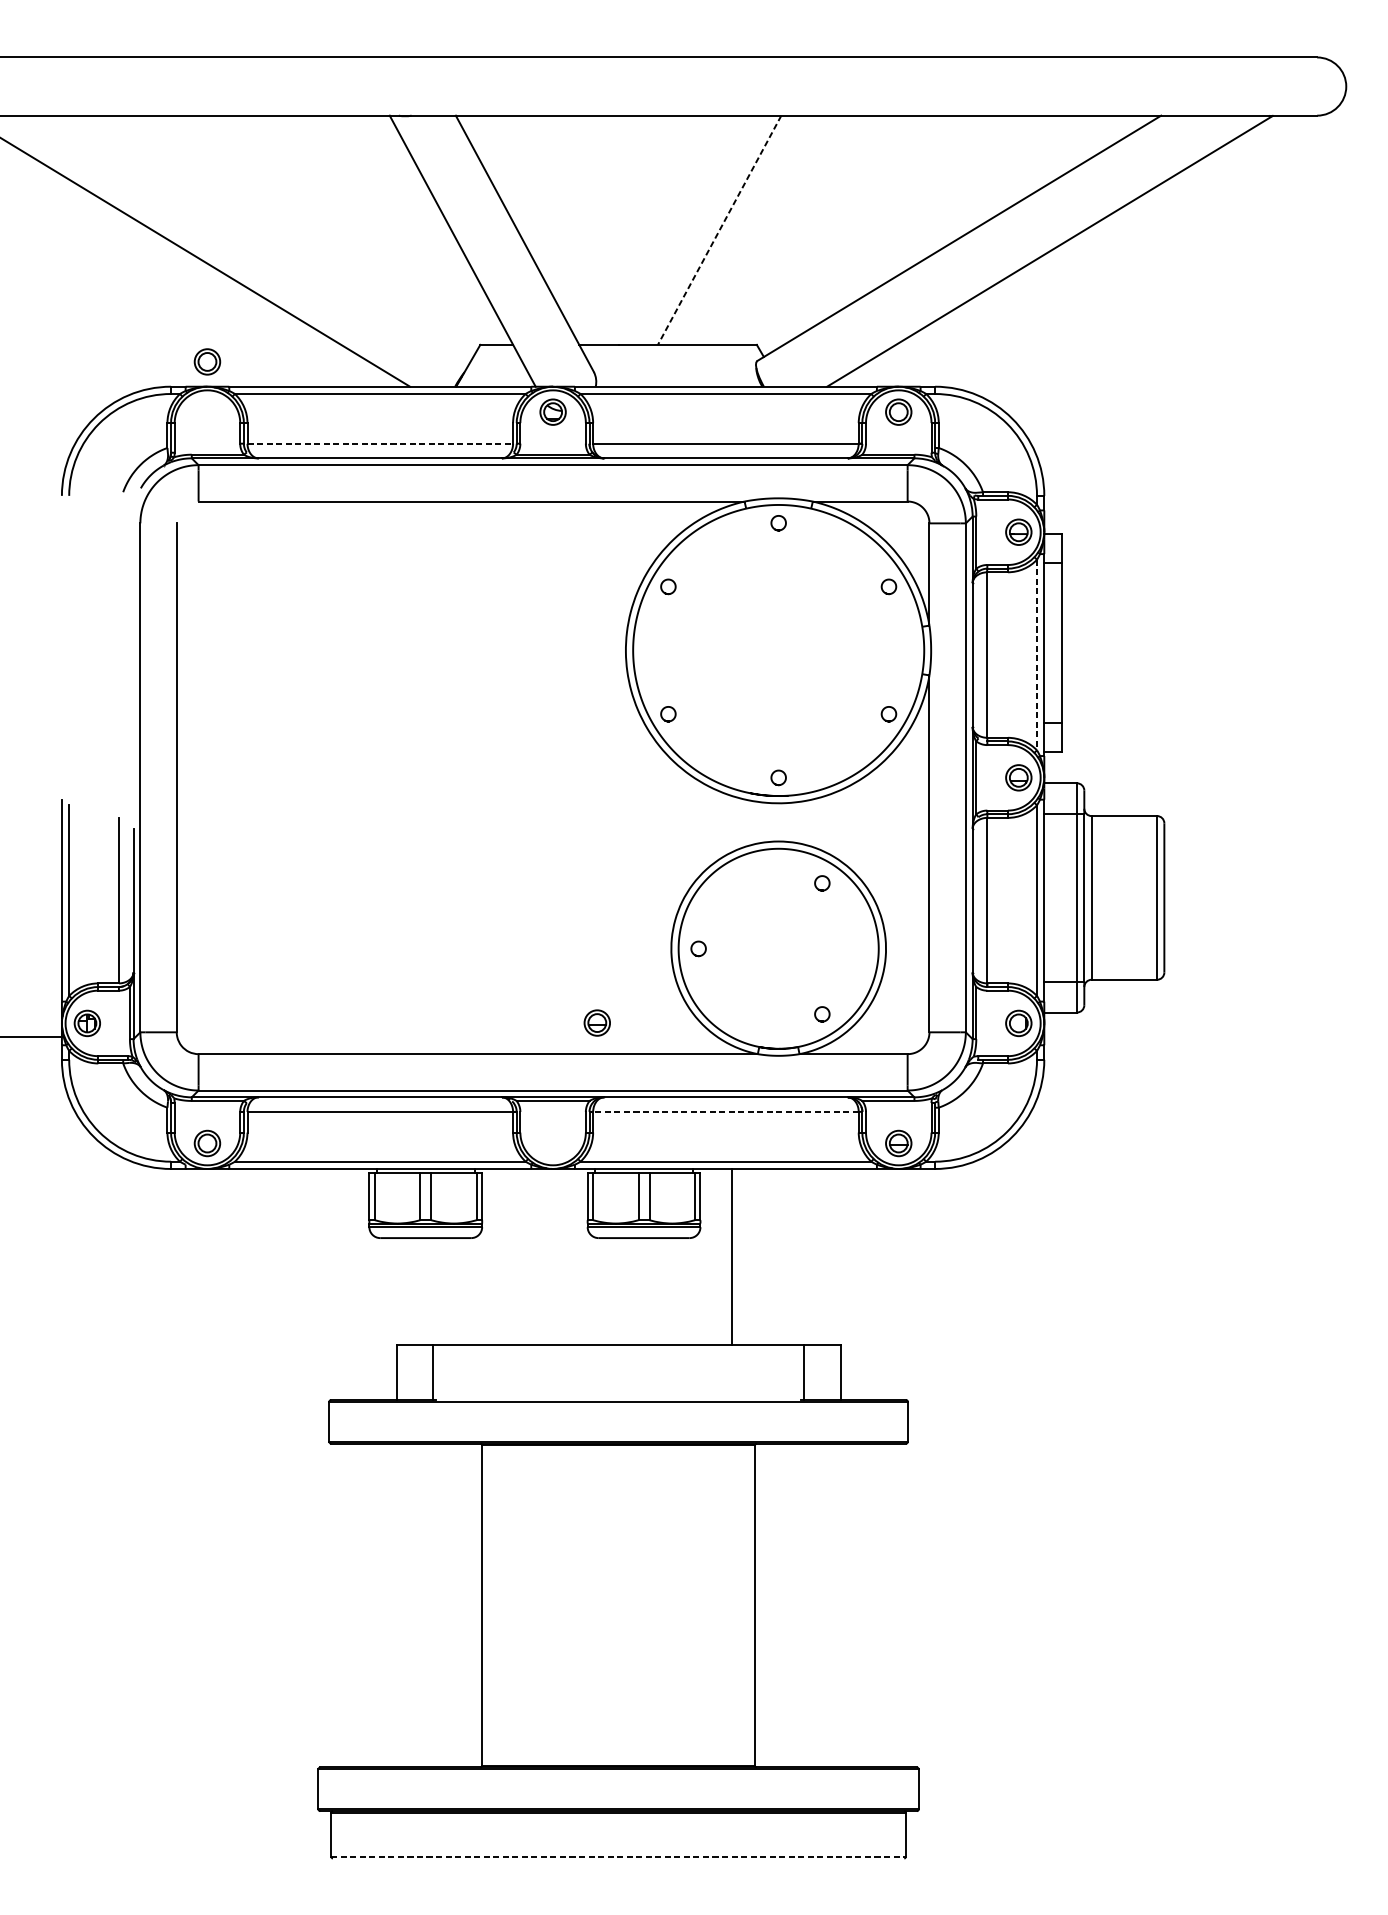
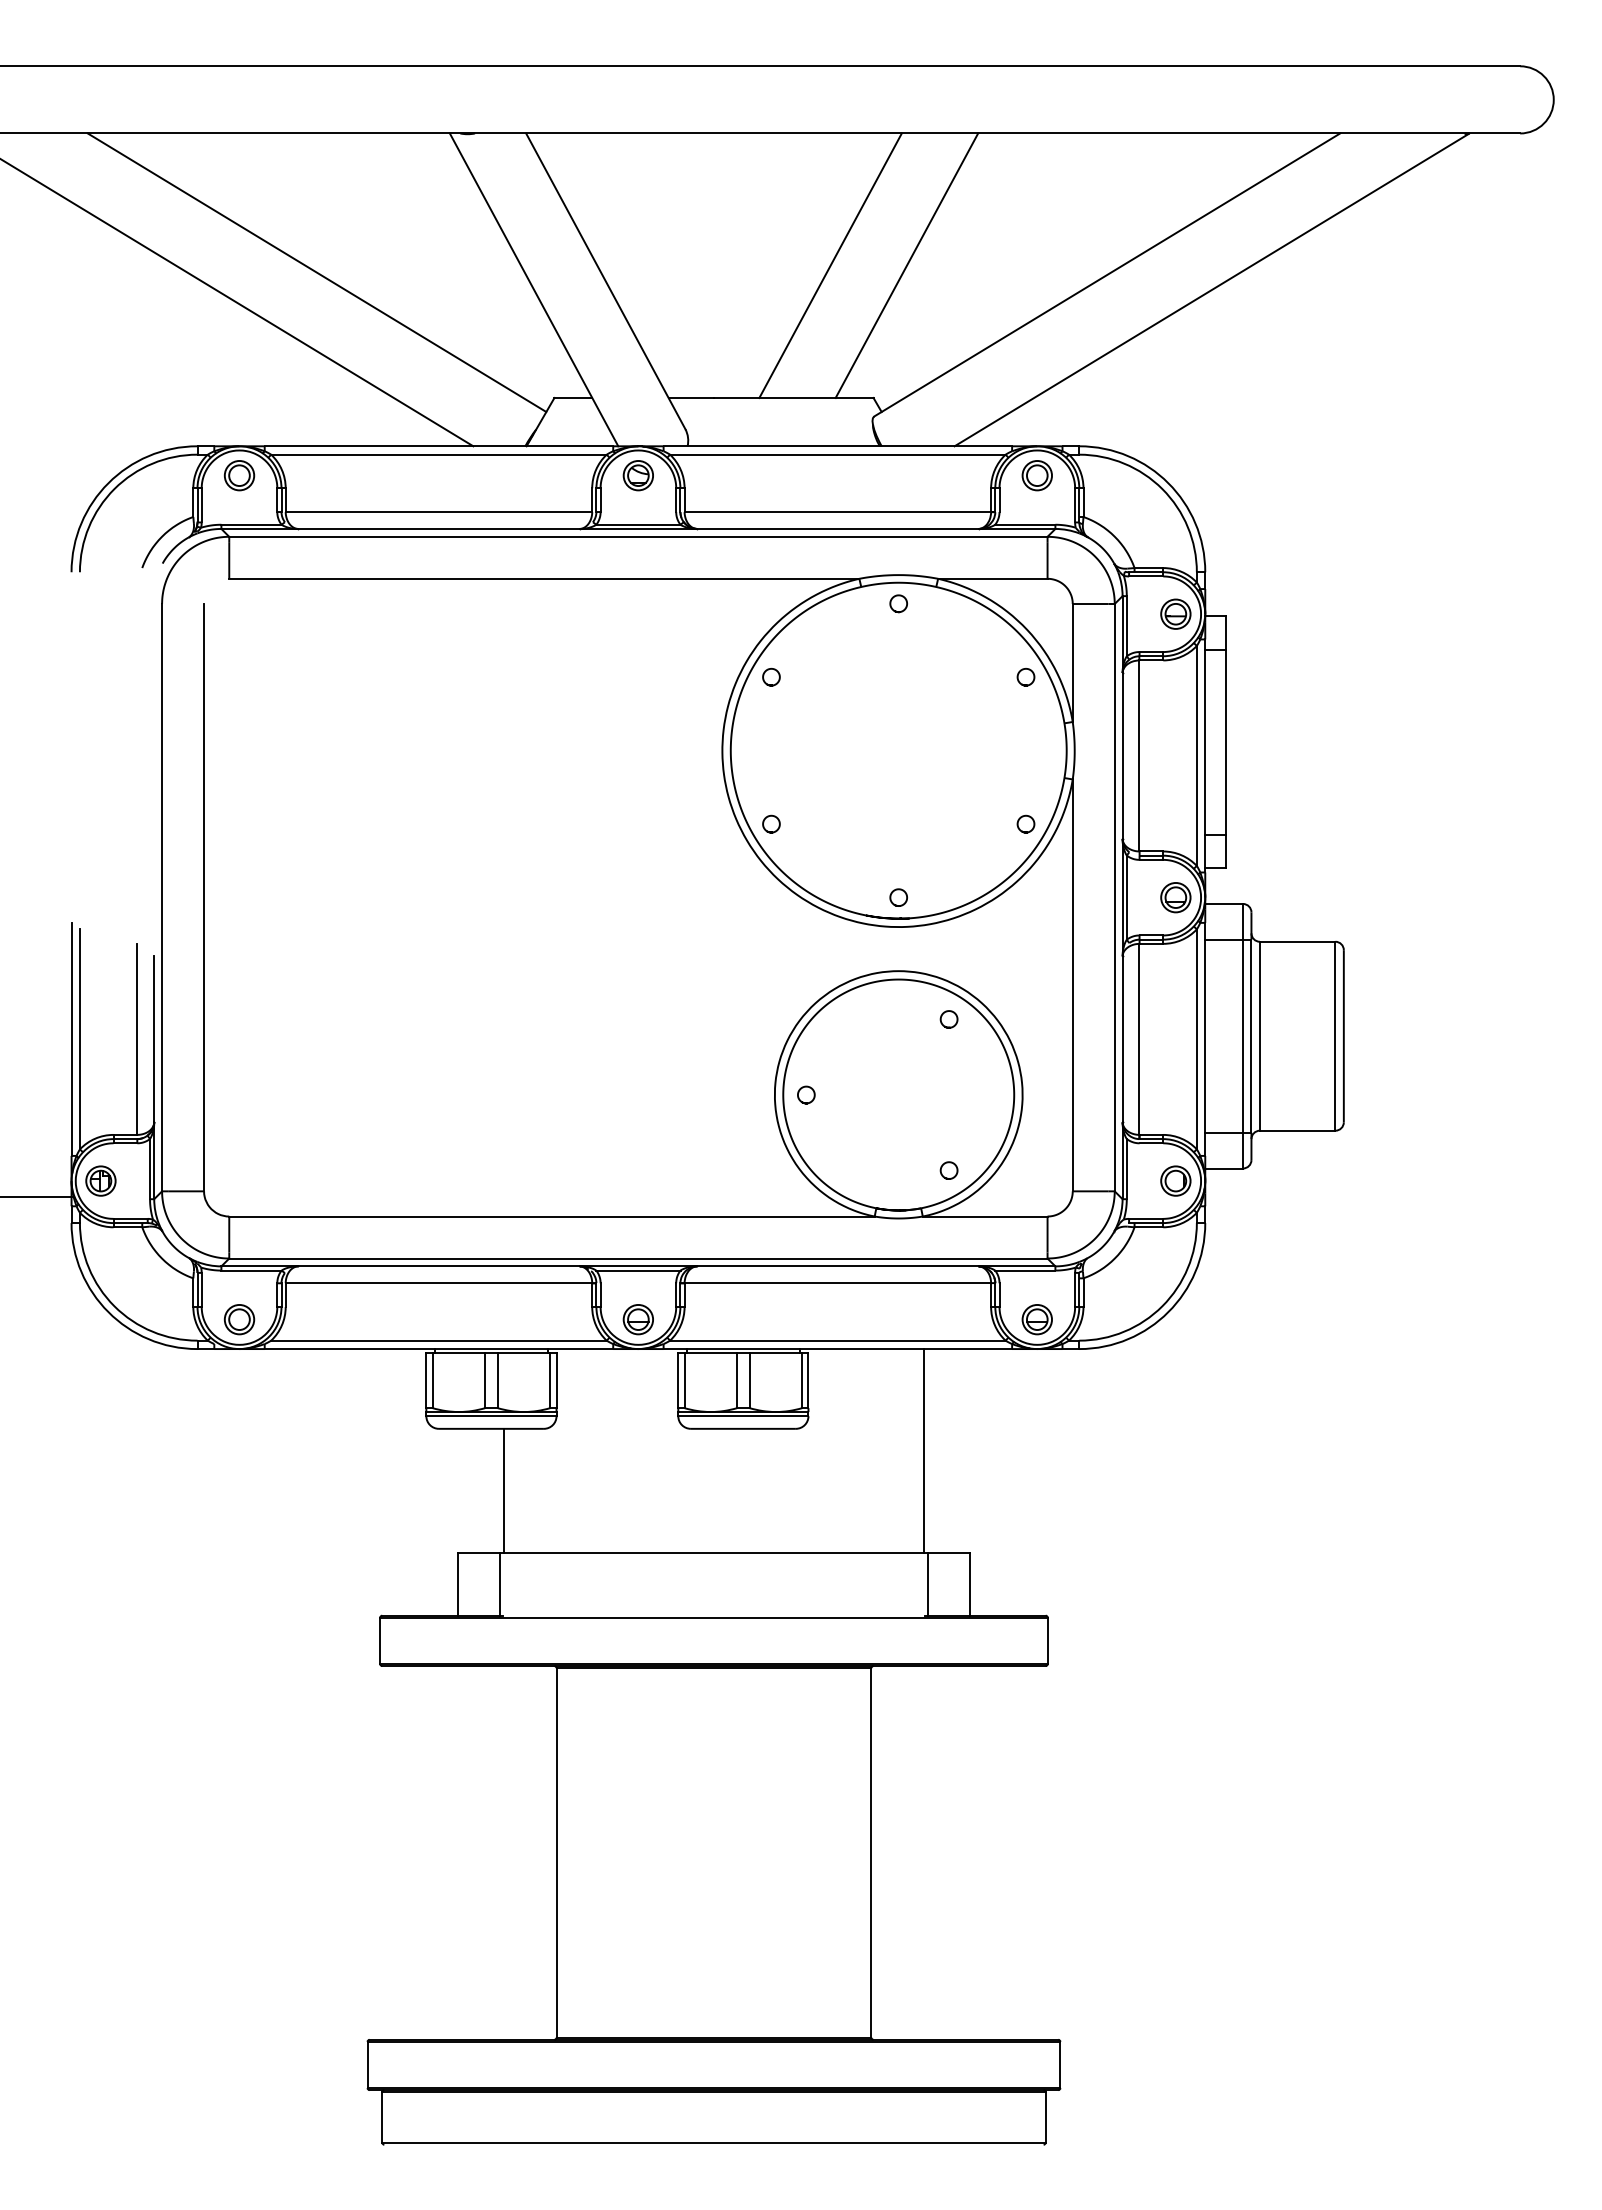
line: (719, 230) -> (830, 266), dashed -> solid
line: (785, 230) -> (906, 265), added
line: (274, 236) -> (316, 272), added
part: (207, 361) -> (239, 475), moved
line: (380, 444) -> (439, 512), dashed -> solid
line: (1036, 655) -> (1196, 756), dashed -> solid
part: (596, 1022) -> (637, 1319), moved
line: (725, 1112) -> (837, 1283), dashed -> solid
line: (731, 1256) -> (923, 1450), moved
line: (437, 1291) -> (504, 1490), added
line: (618, 1856) -> (713, 2142), dashed -> solid

